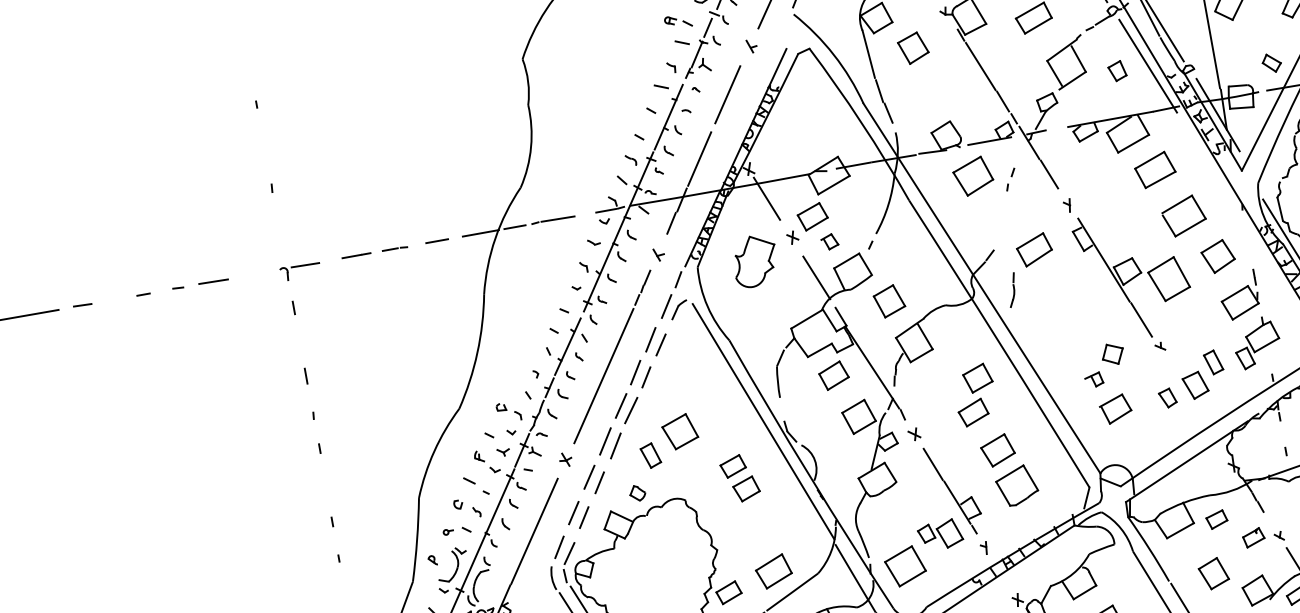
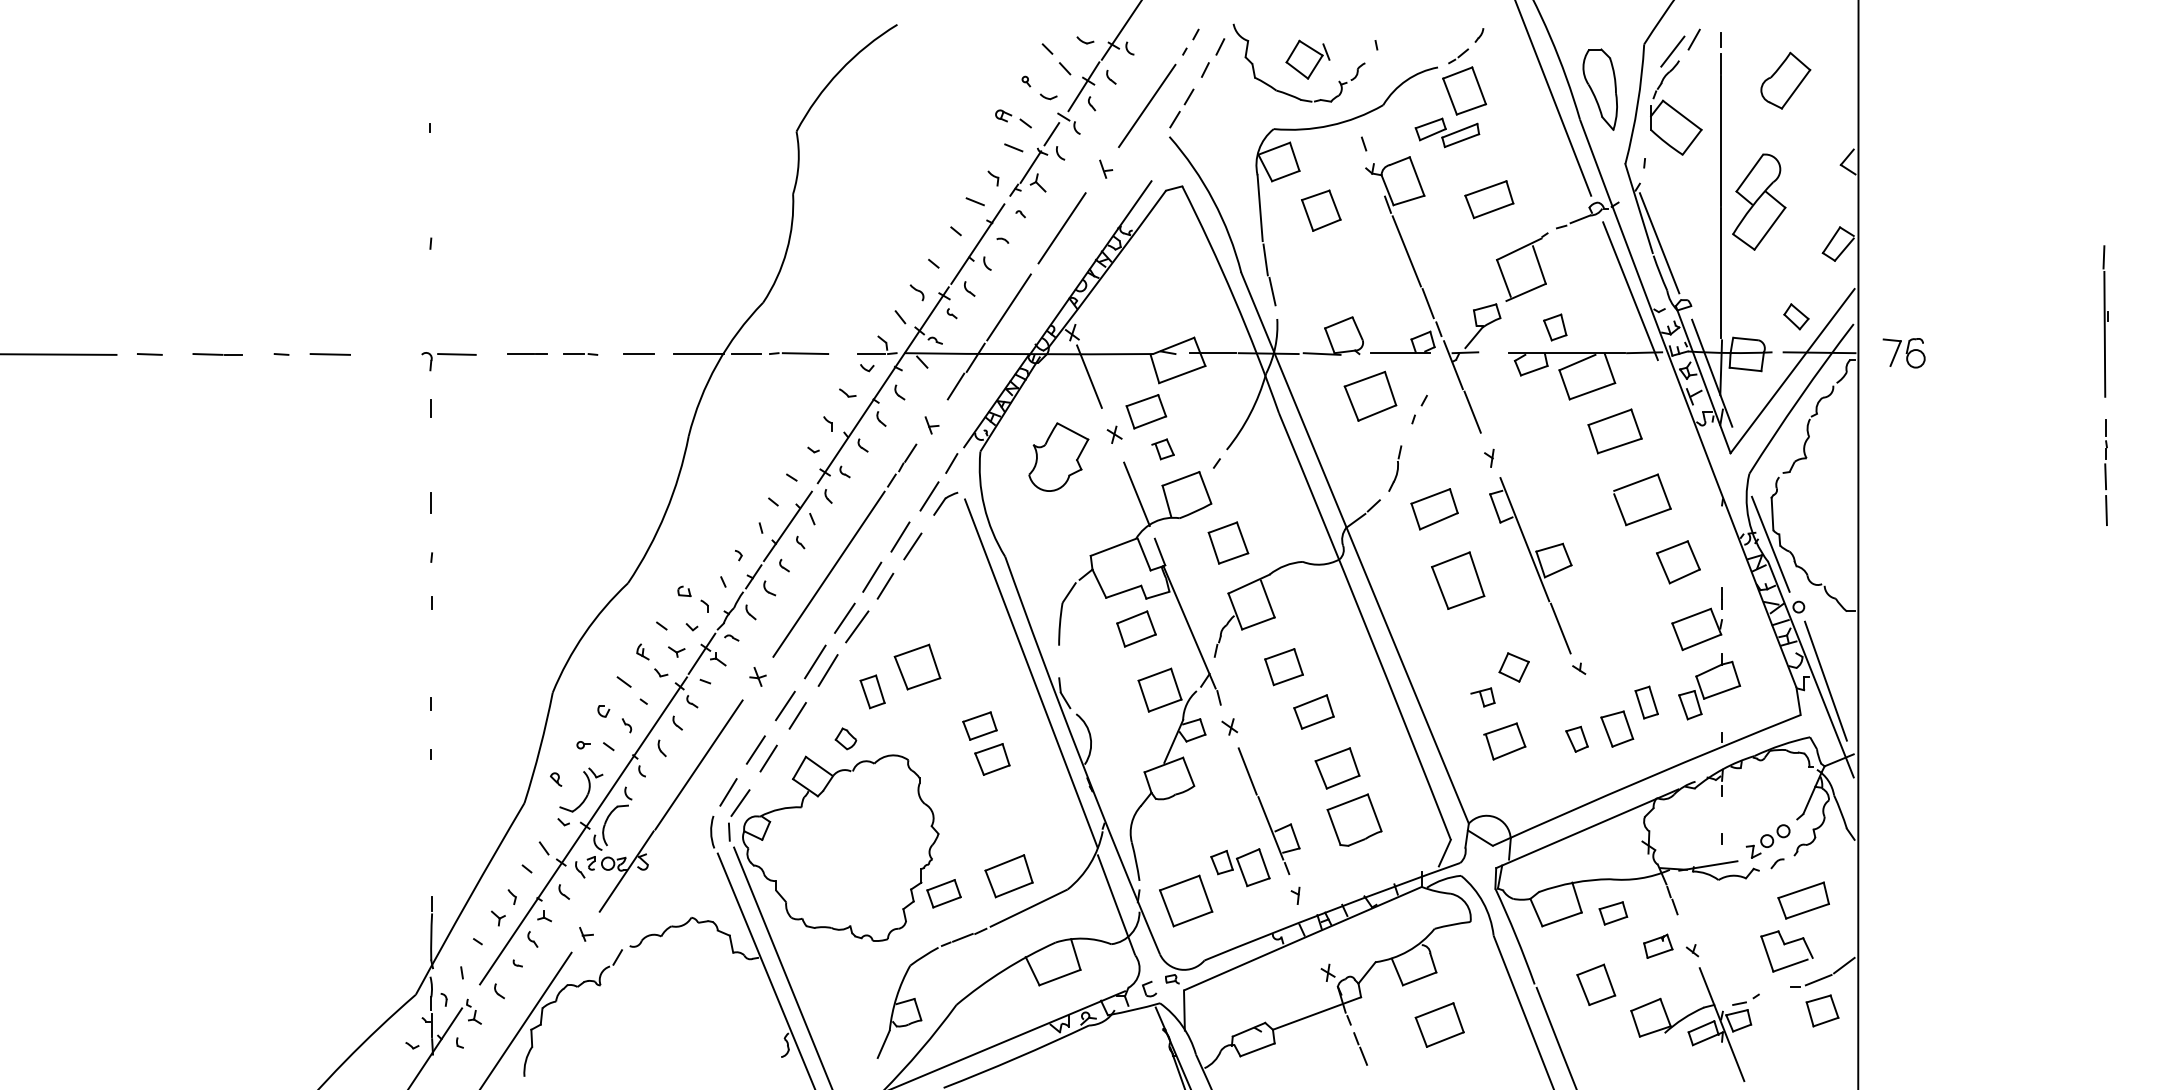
part: (1117, 71) -> (1555, 327), moved
part: (1169, 279) -> (1458, 580), moved
part: (1012, 289) -> (1395, 468), moved
line: (124, 297) -> (207, 354), added
part: (977, 378) -> (1283, 667), moved

